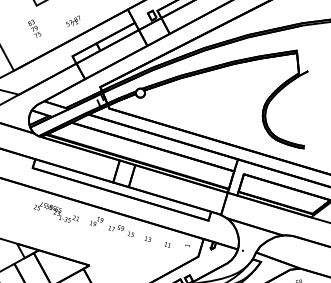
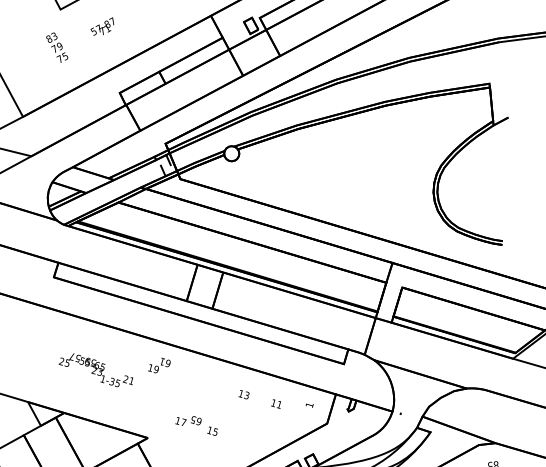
text: (73, 20) -> (103, 25), moved
text: (55, 212) -> (94, 370), moved
text: (120, 231) -> (195, 426), moved

